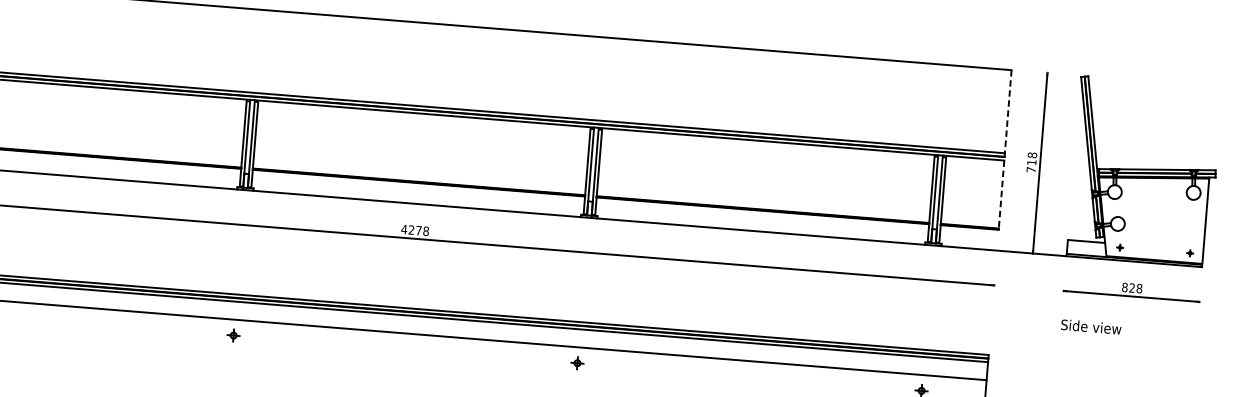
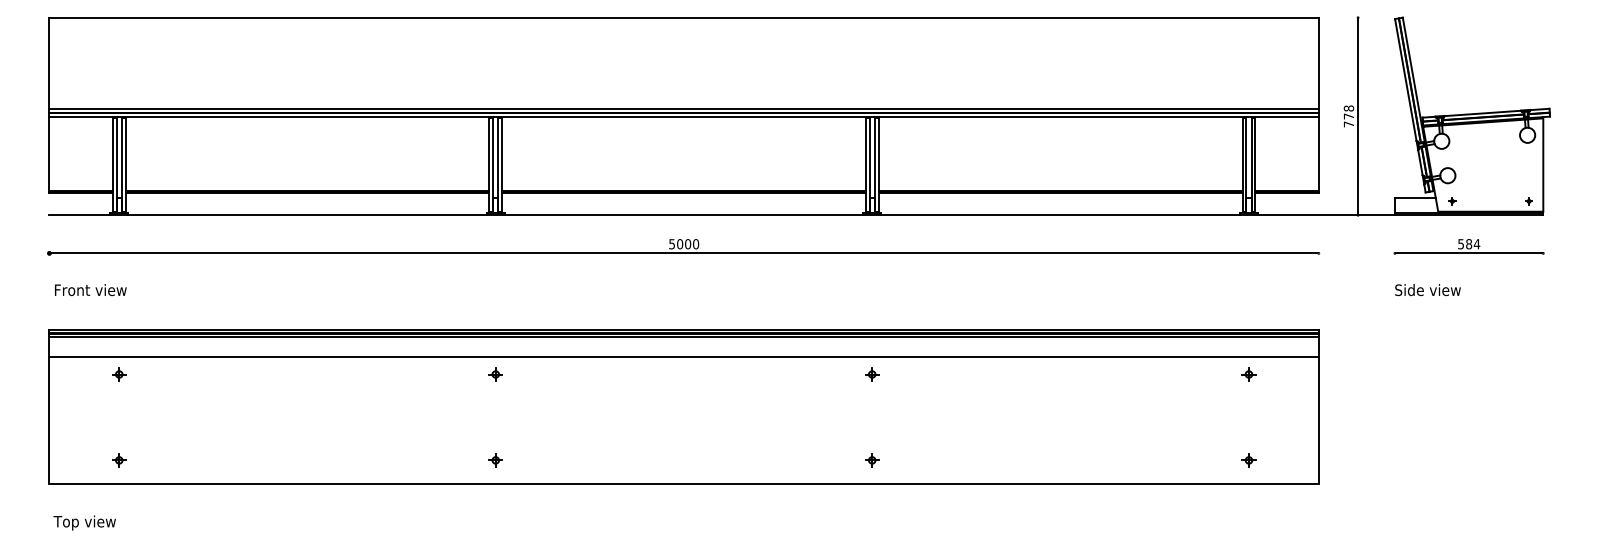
line: (1004, 150) -> (1318, 105), dashed -> solid
text: (1031, 162) -> (1348, 116), 718 -> 778
text: (414, 230) -> (683, 244), 4278 -> 5000
text: (1132, 288) -> (1469, 244), 828 -> 584

